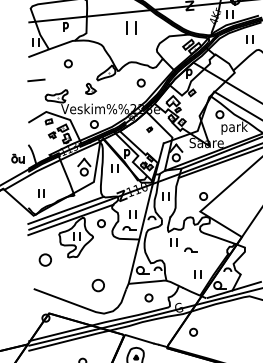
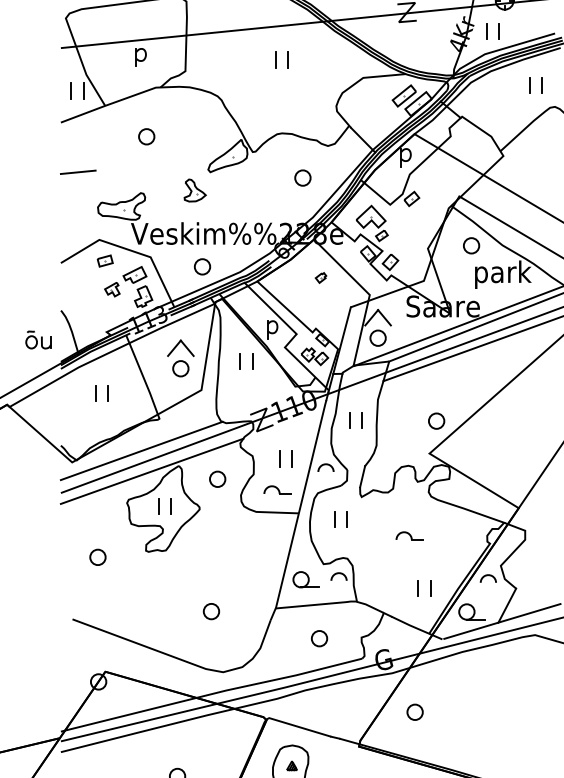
part: (131, 27) -> (282, 58), size x0.62
part: (41, 193) -> (101, 393), moved
part: (173, 242) -> (339, 519), moved
part: (45, 259) -> (97, 556), size x0.62
part: (98, 284) -> (211, 609), size x0.62

